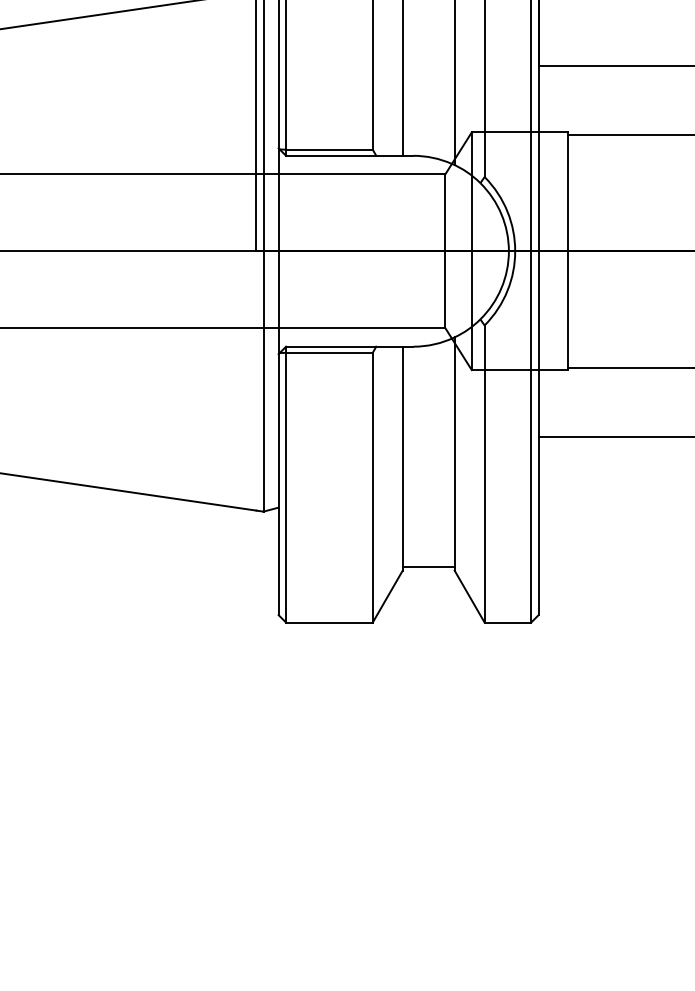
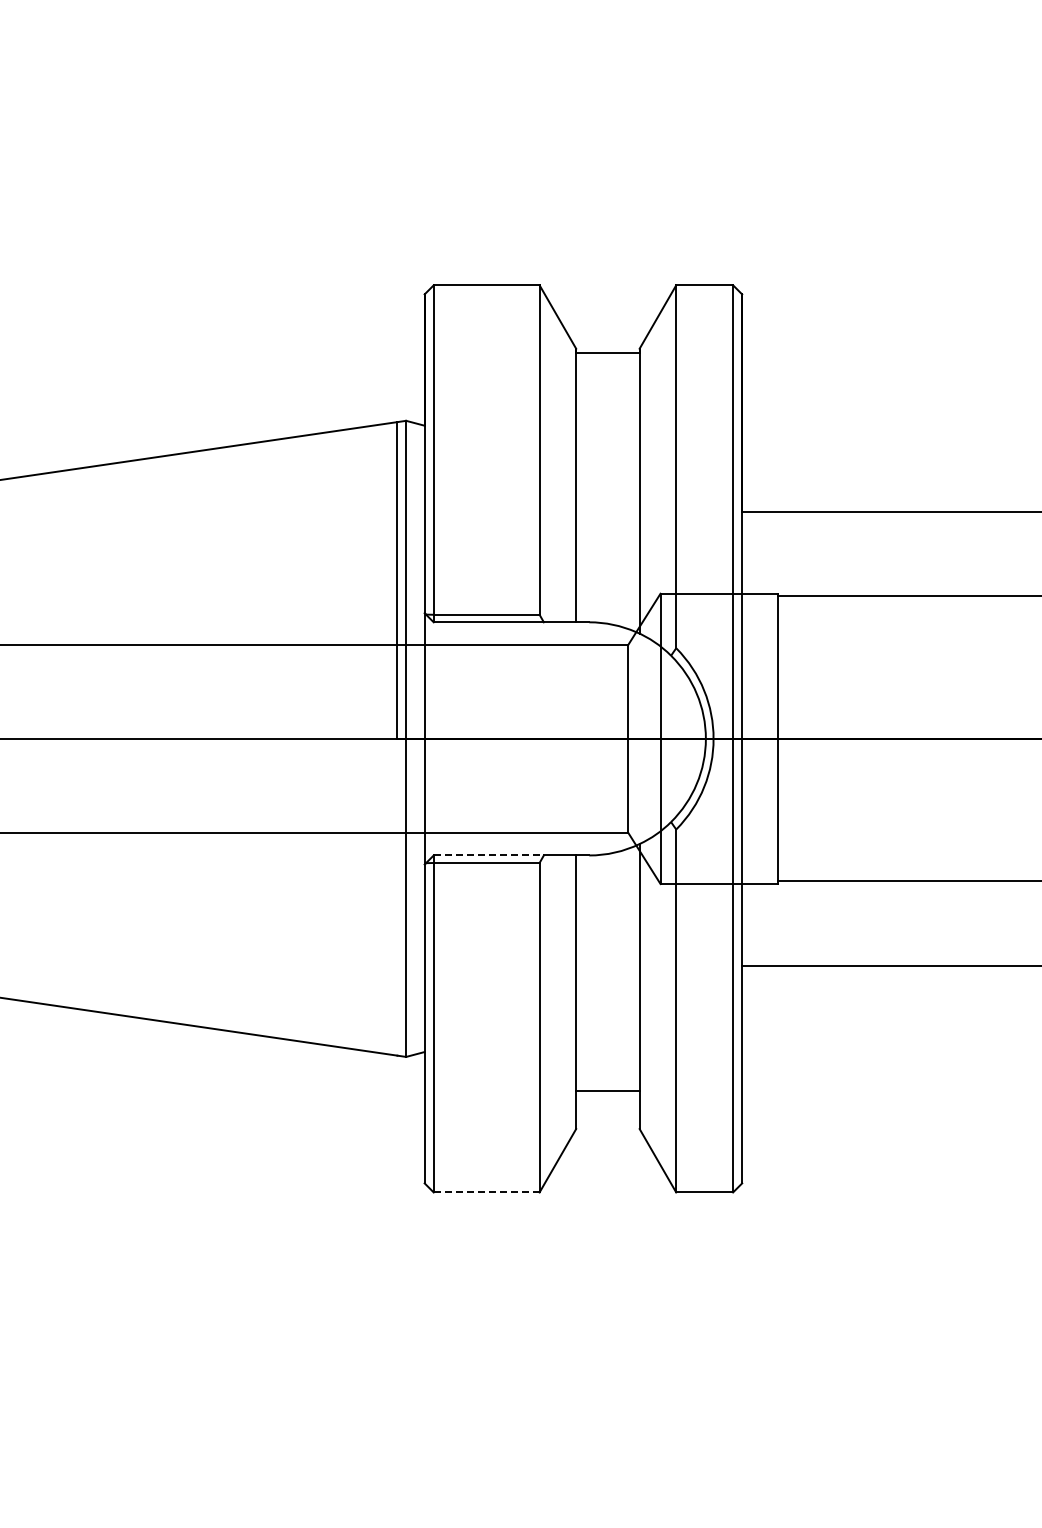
line: (331, 346) -> (489, 855), solid -> dashed
line: (428, 566) -> (607, 1091), moved
line: (329, 622) -> (486, 1192), solid -> dashed

